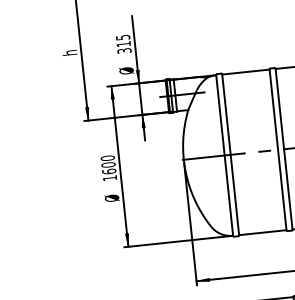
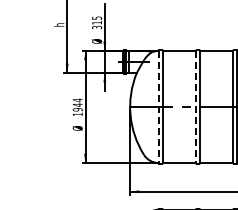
line: (277, 150) -> (195, 107), solid -> dashed
line: (224, 156) -> (158, 107), solid -> dashed
text: (108, 164) -> (77, 104), 1600 -> 1944

